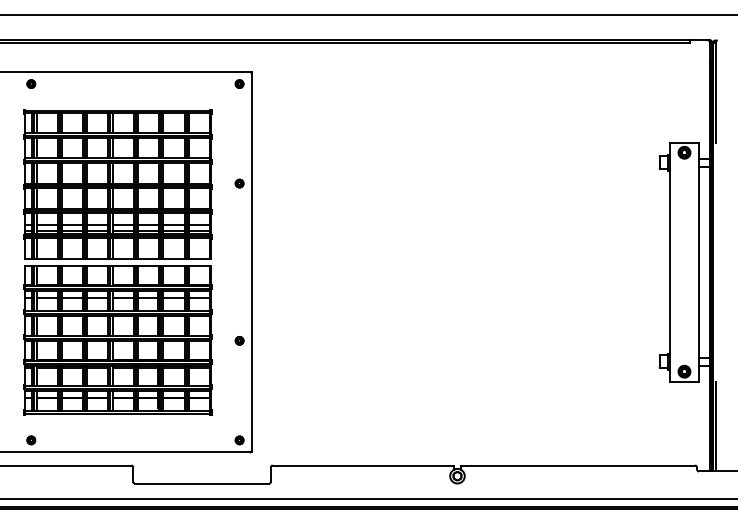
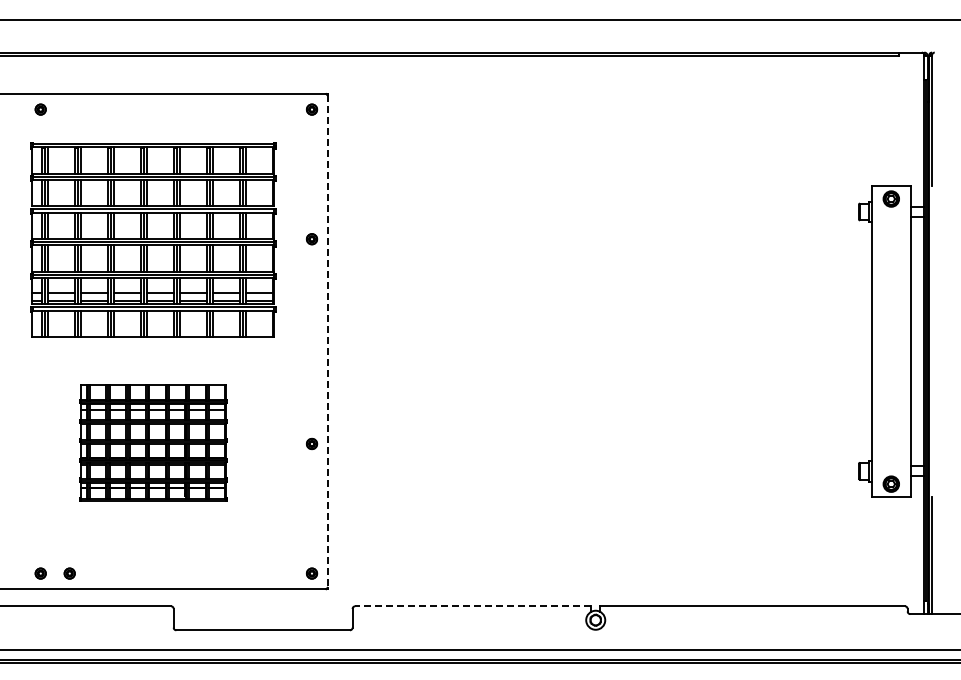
line: (251, 262) -> (327, 342), solid -> dashed
part: (117, 339) -> (153, 442), size x0.6
part: (53, 440) -> (69, 573), added
line: (362, 465) -> (472, 606), solid -> dashed

